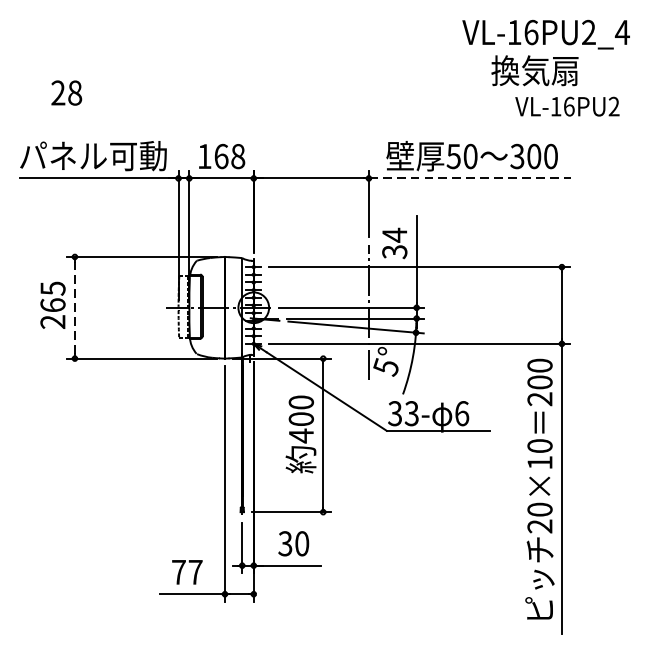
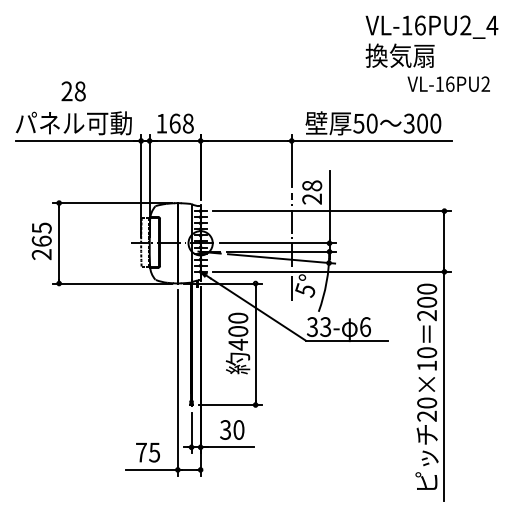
text: (534, 70) -> (399, 55), moved
text: (66, 93) -> (73, 91), moved
line: (470, 177) -> (372, 140), dashed -> solid
text: (395, 243) -> (312, 192), 34 -> 28
line: (75, 308) -> (59, 243), dashed -> solid
text: (195, 572) -> (154, 452), 77 -> 75

